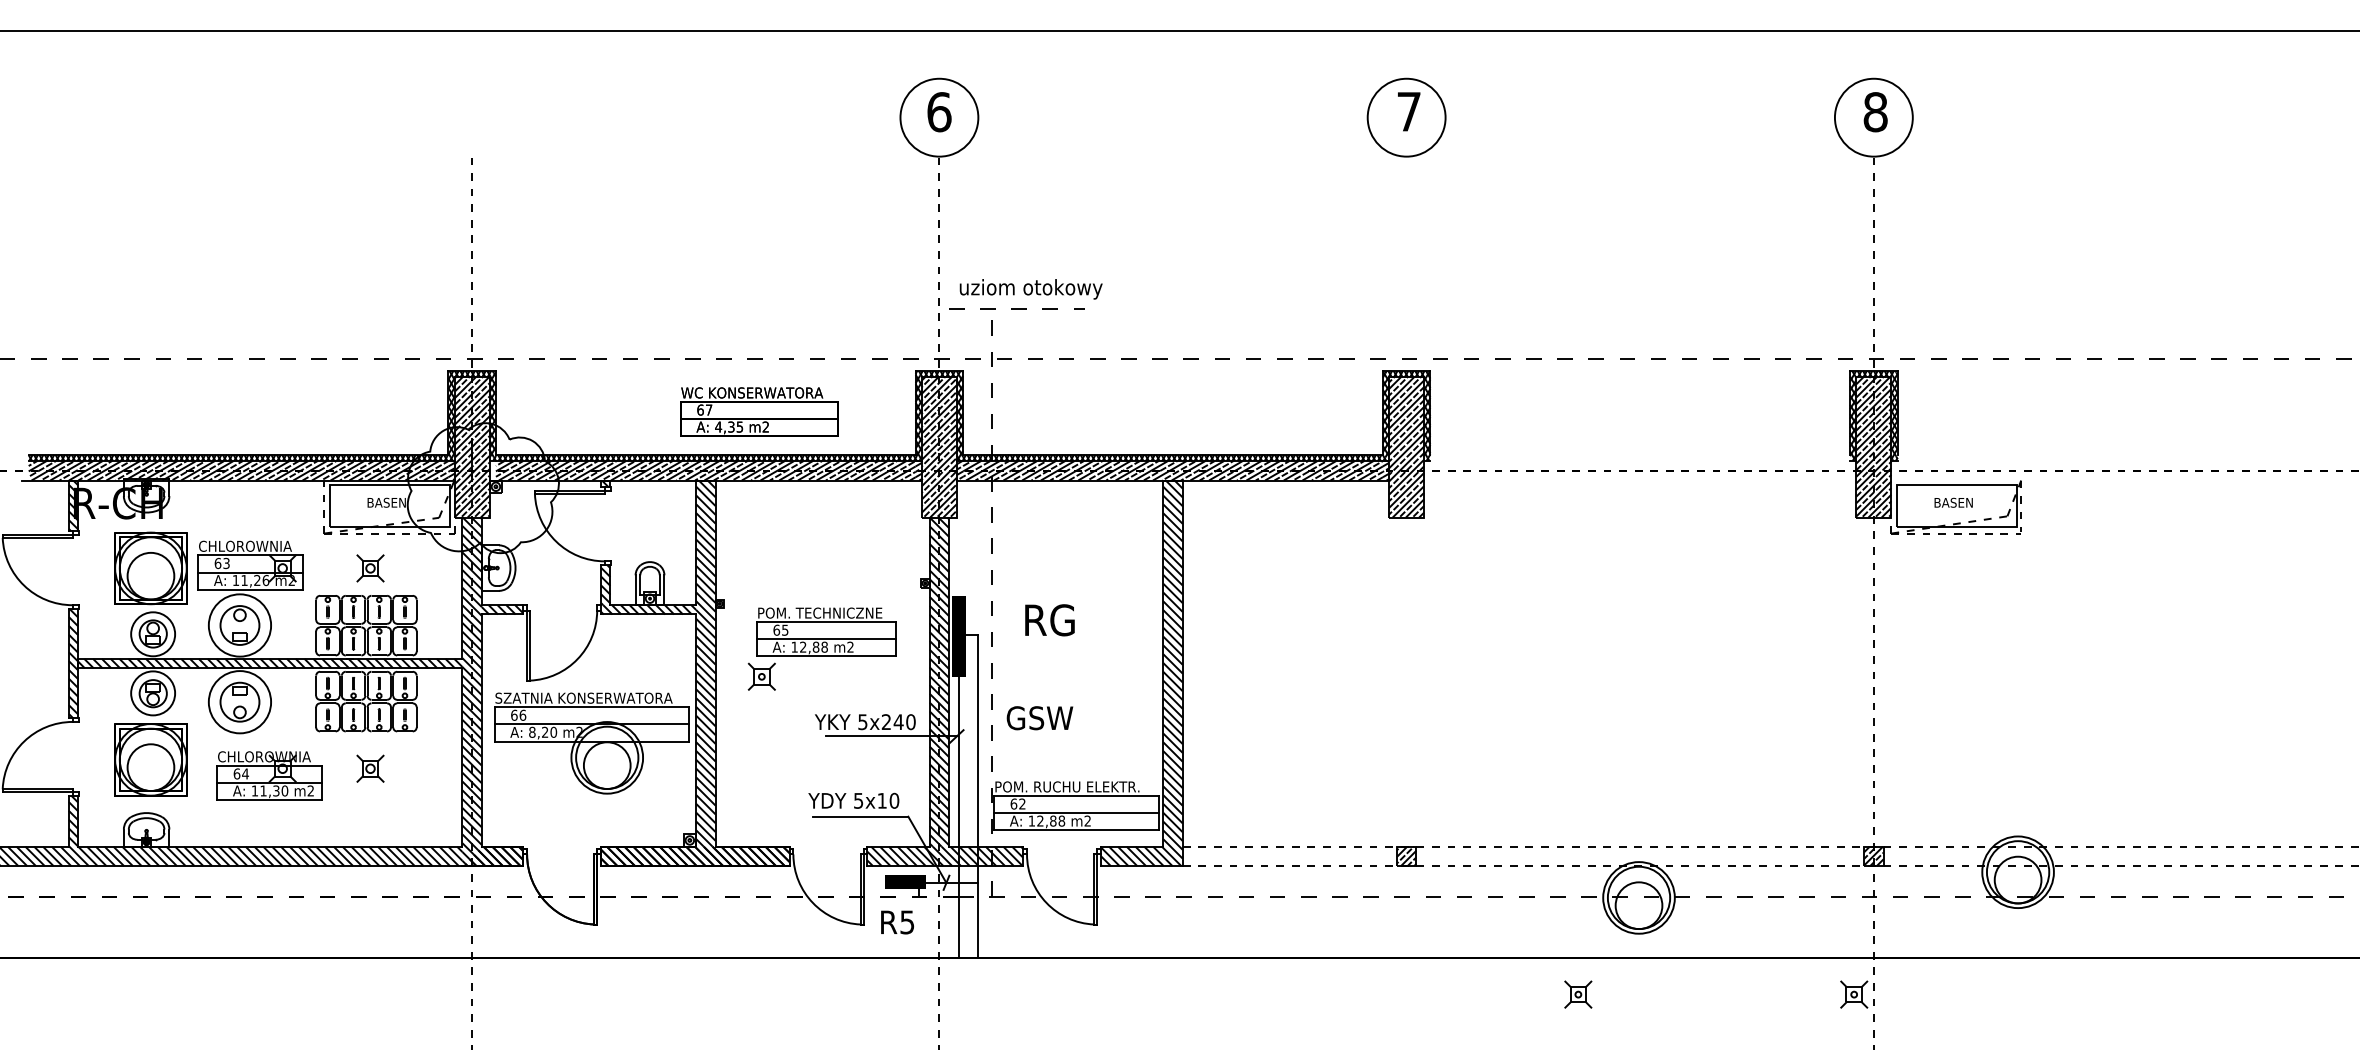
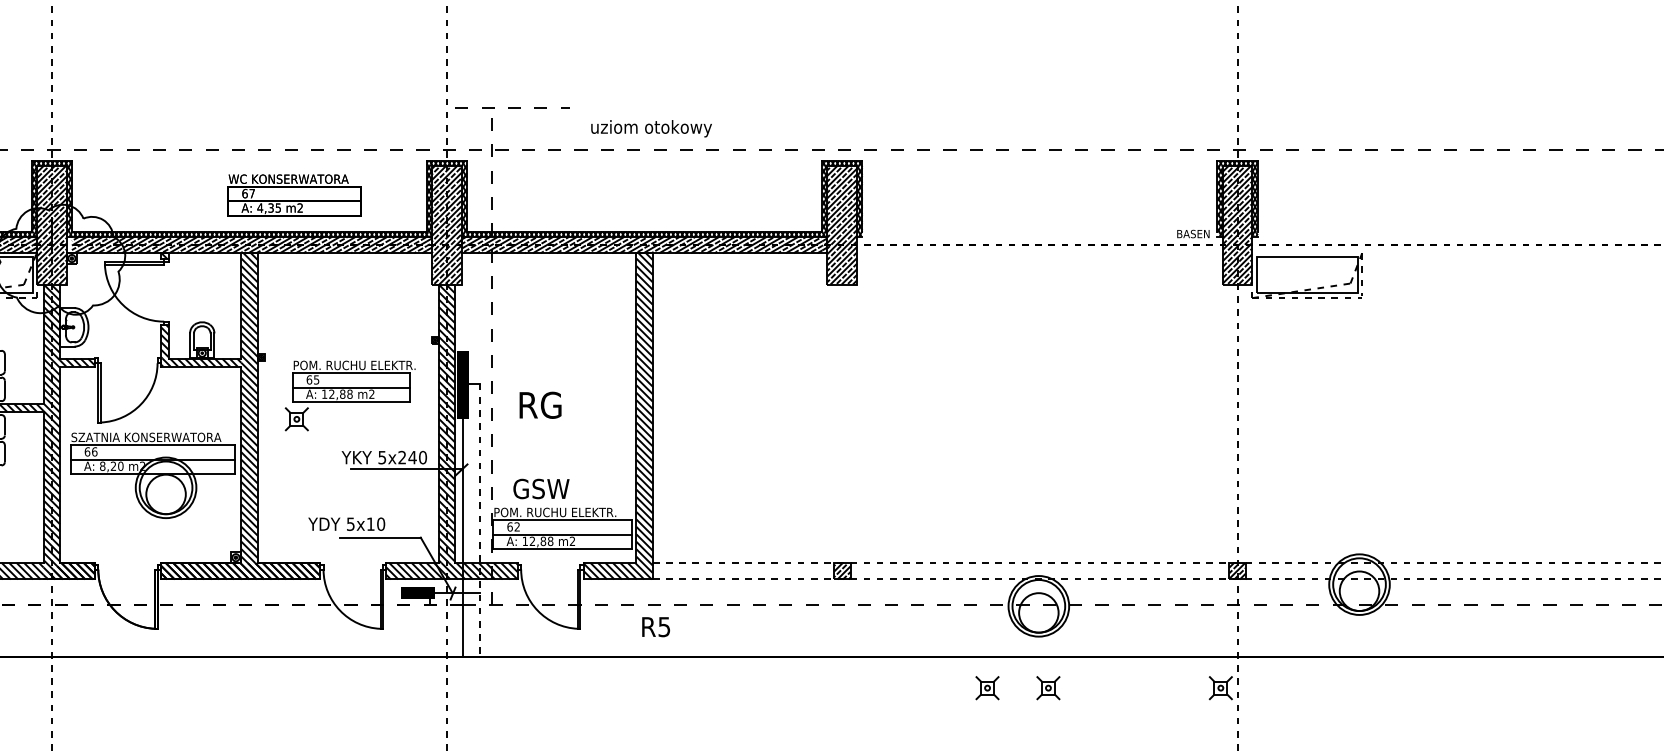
text: (1030, 289) -> (650, 128), moved
text: (1953, 502) -> (1193, 233), moved
text: (848, 612) -> (370, 364), POM. TECHNICZNE -> POM. RUCHU ELEKTR.
text: (1049, 620) -> (540, 405), moved
text: (1039, 718) -> (541, 489), moved
line: (978, 796) -> (480, 520), solid -> dashed
text: (853, 800) -> (346, 523), moved
text: (897, 922) -> (656, 627), moved
part: (1650, 994) -> (1048, 688), added

